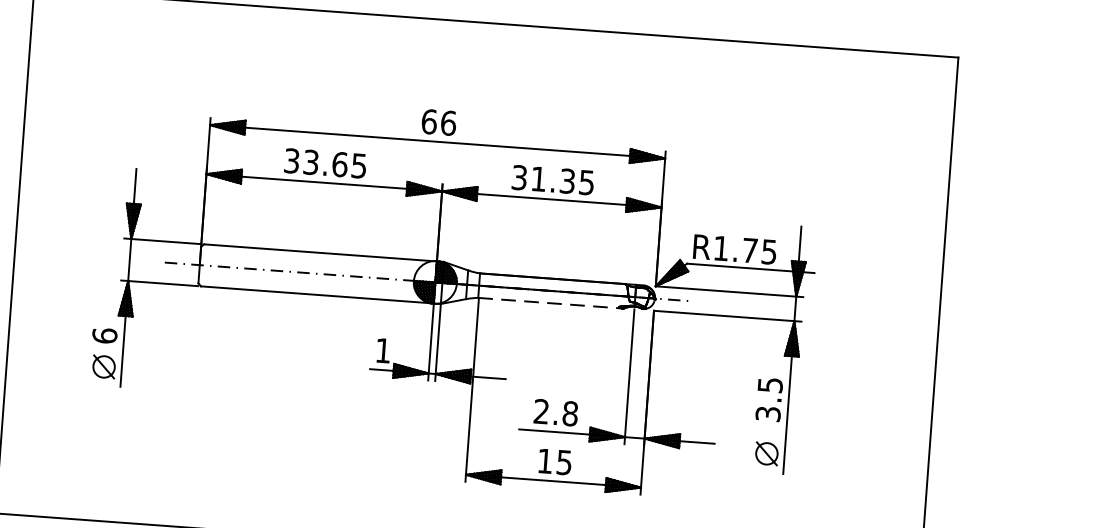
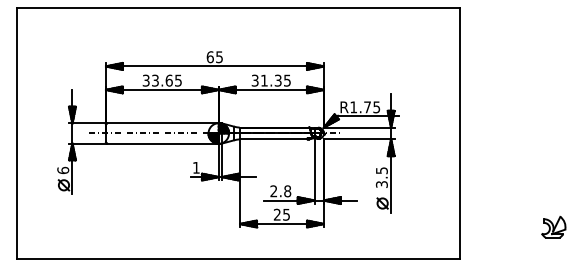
text: (448, 123) -> (219, 57), 66 -> 65
line: (550, 303) -> (274, 139), dashed -> solid
text: (543, 460) -> (276, 214), 15 -> 25

